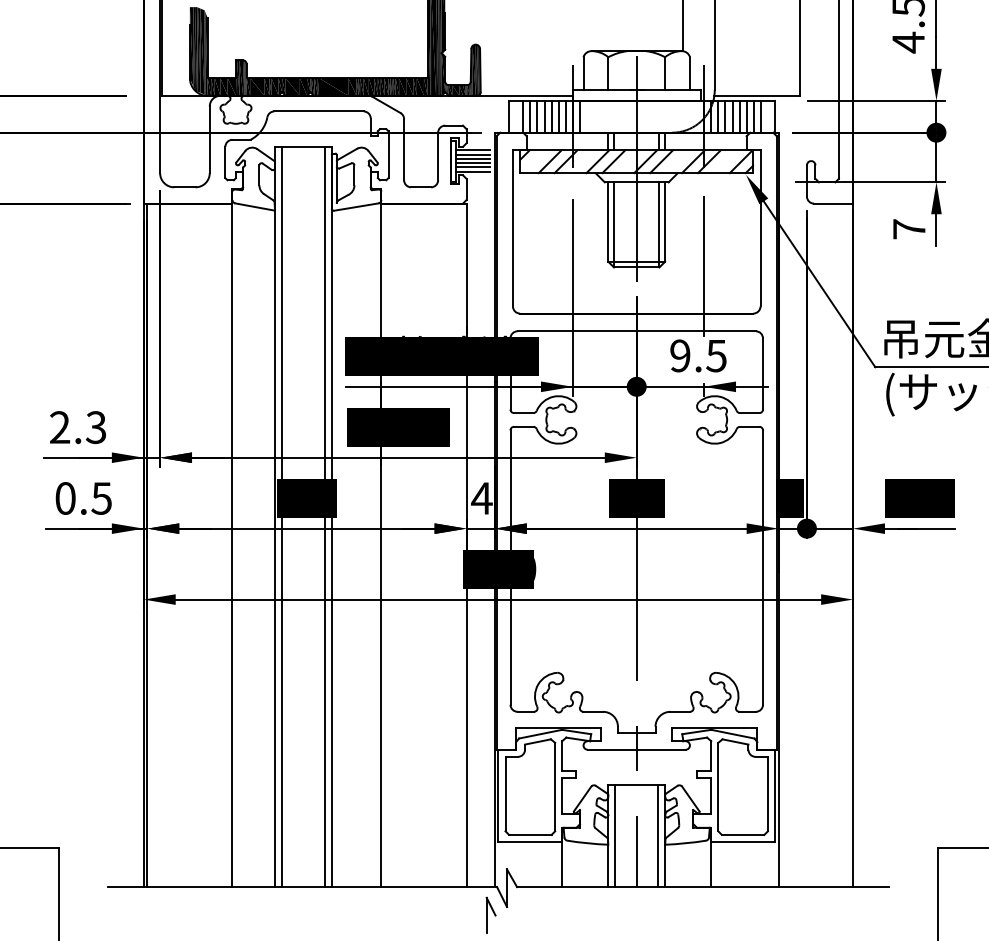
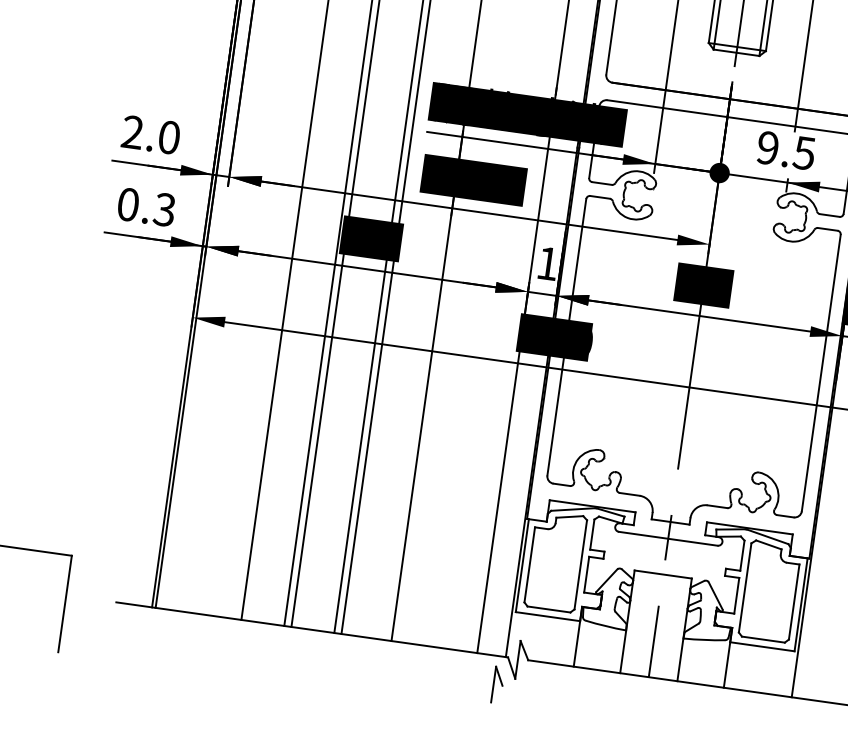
text: (95, 427) -> (168, 137), 2.3 -> 2.0
text: (101, 498) -> (164, 209), 0.5 -> 0.3
text: (481, 498) -> (547, 263), 4 -> 1
line: (615, 836) -> (634, 623), removed
line: (658, 836) -> (677, 629), removed

